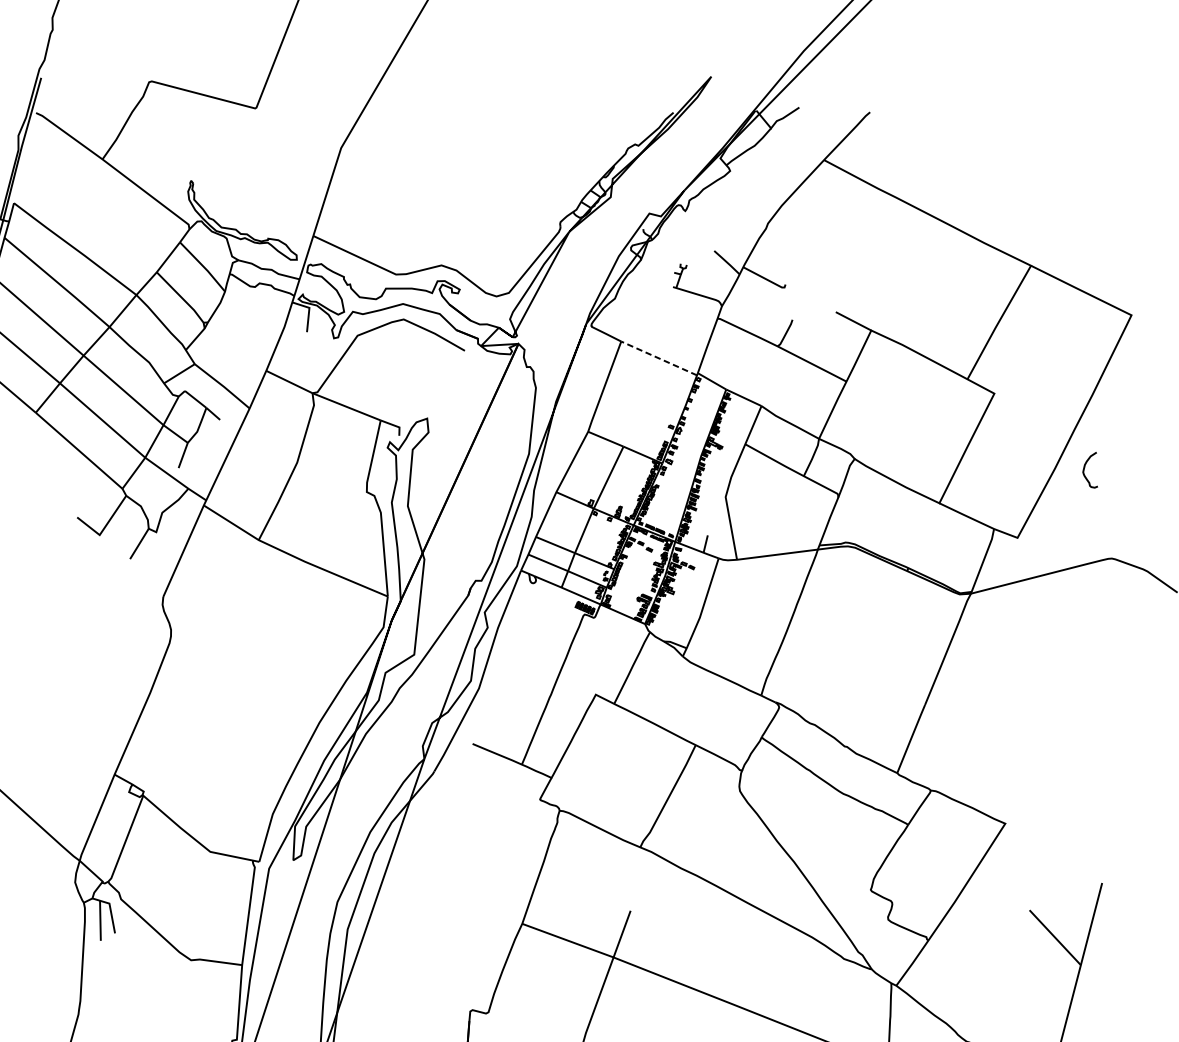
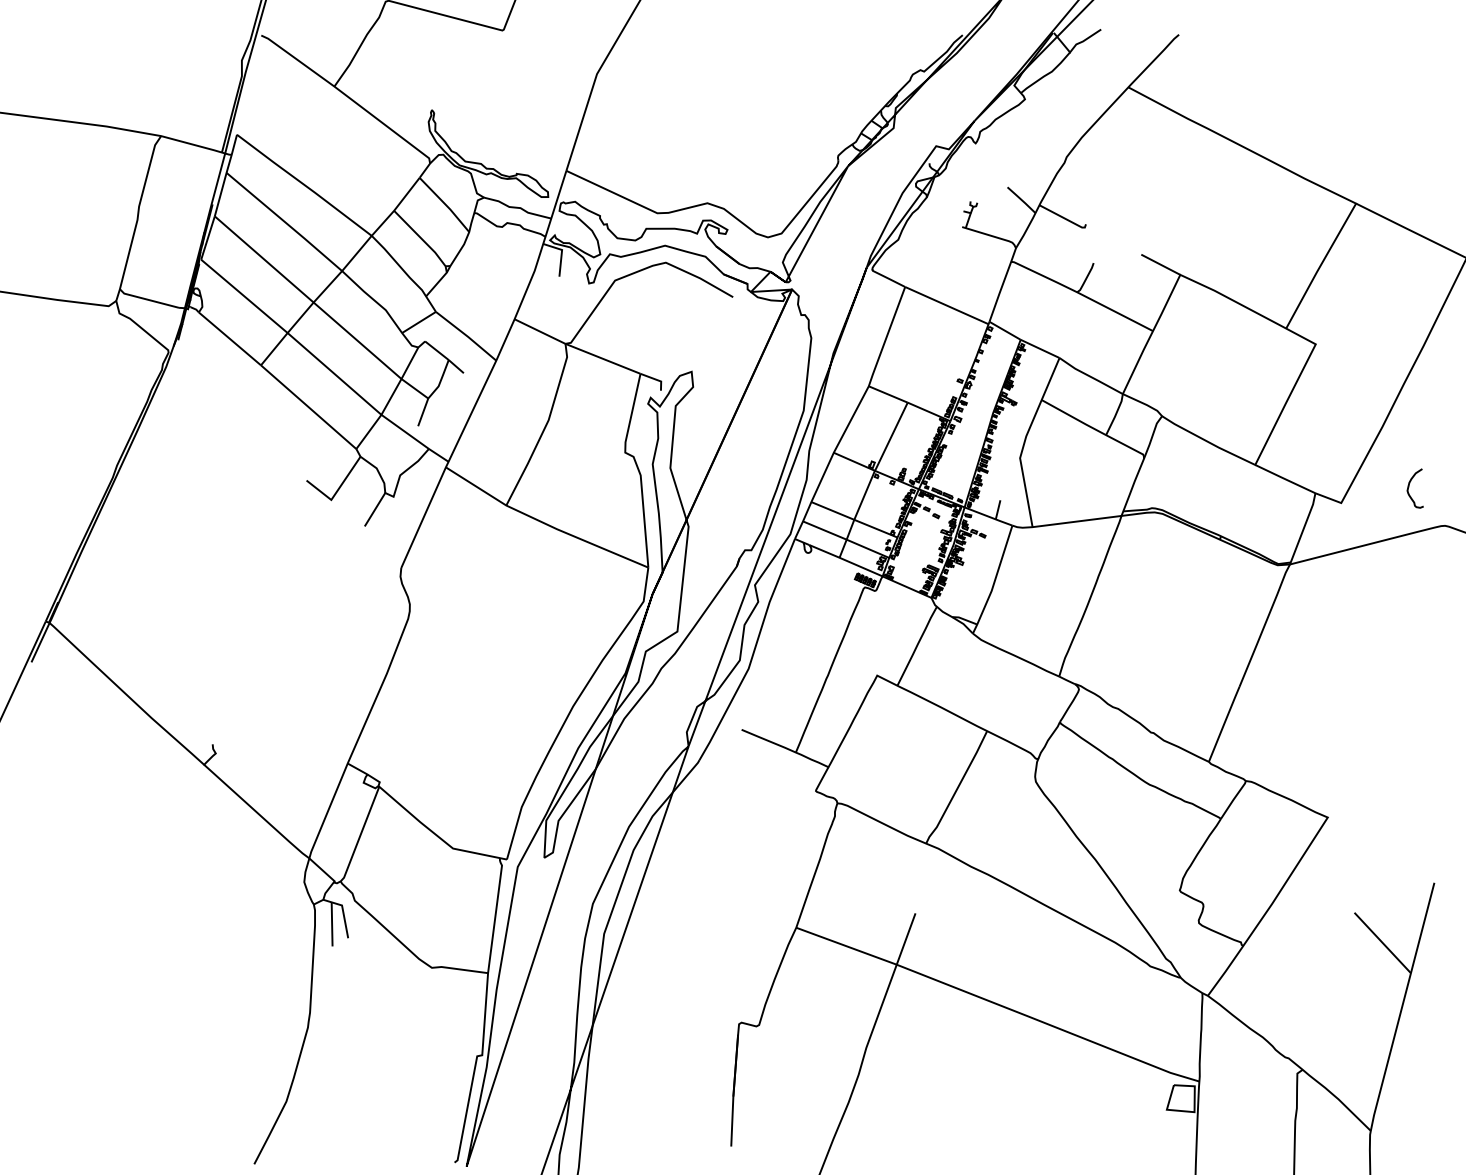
line: (658, 358) -> (946, 305), dashed -> solid
curve: (1085, 469) -> (1409, 487), moved

